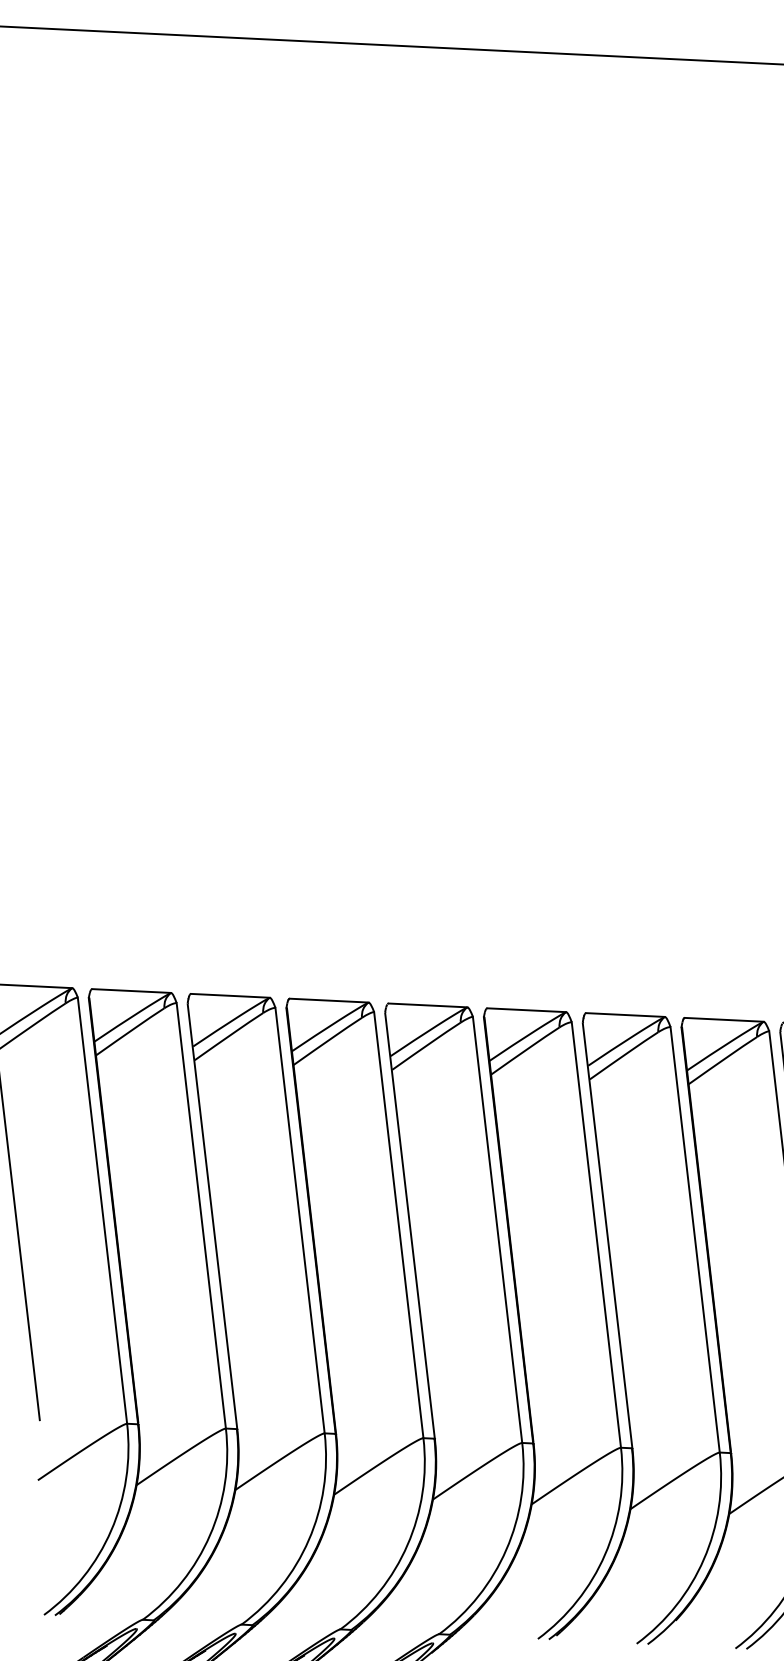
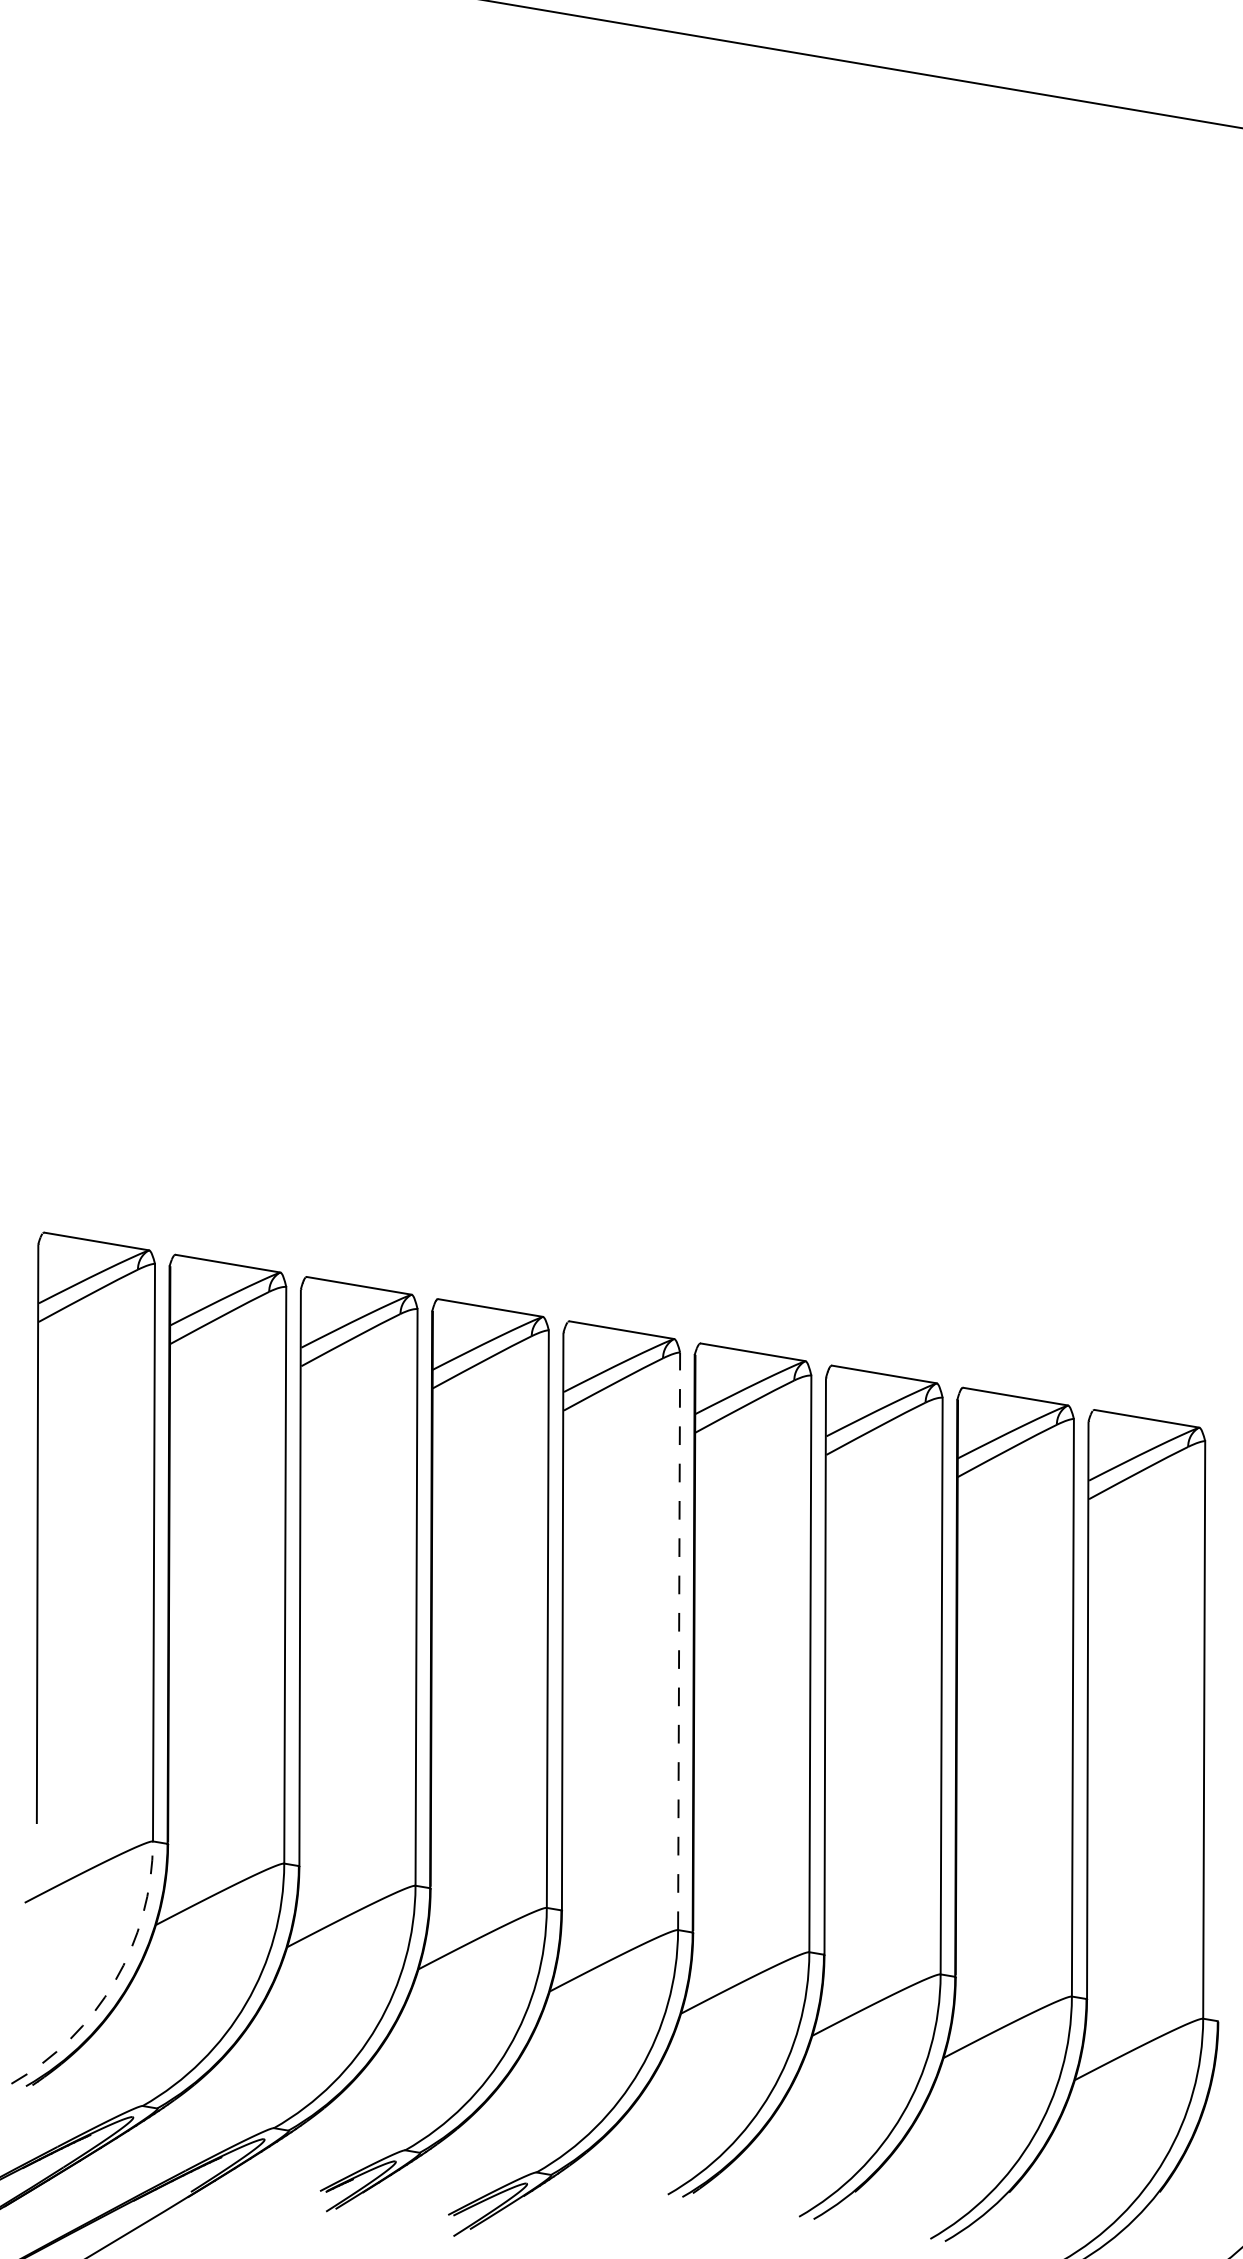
line: (497, 1229) -> (679, 1641), solid -> dashed
arc: (111, 1530) -> (114, 1981), solid -> dashed

